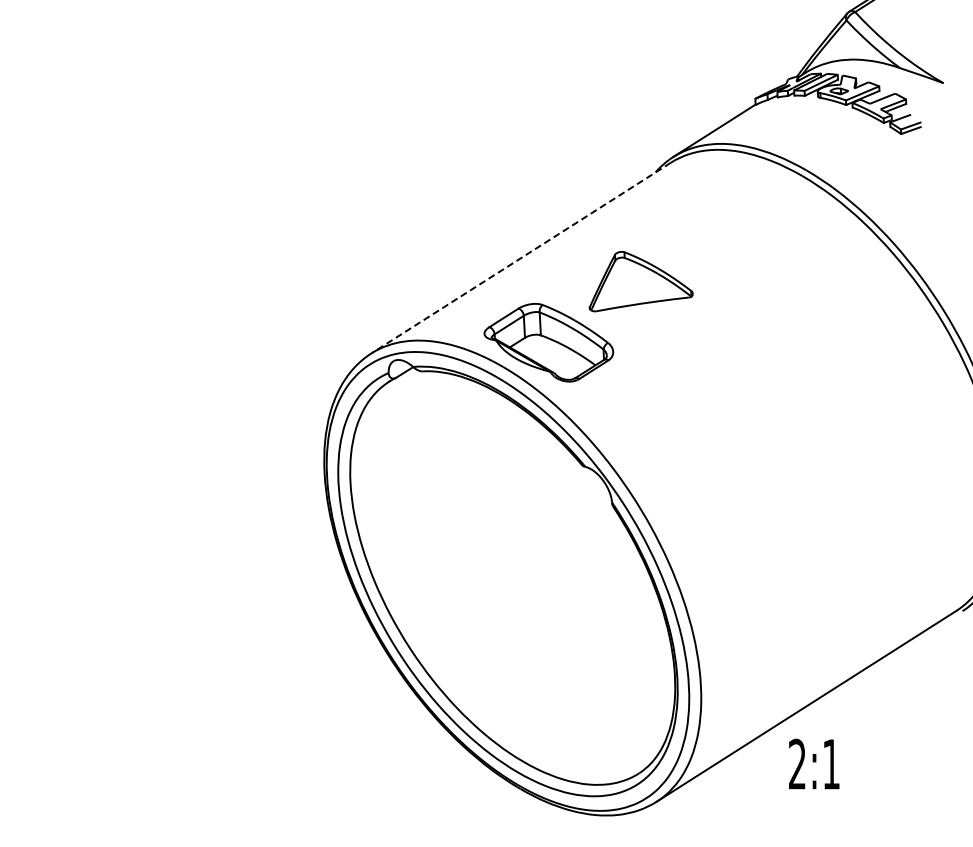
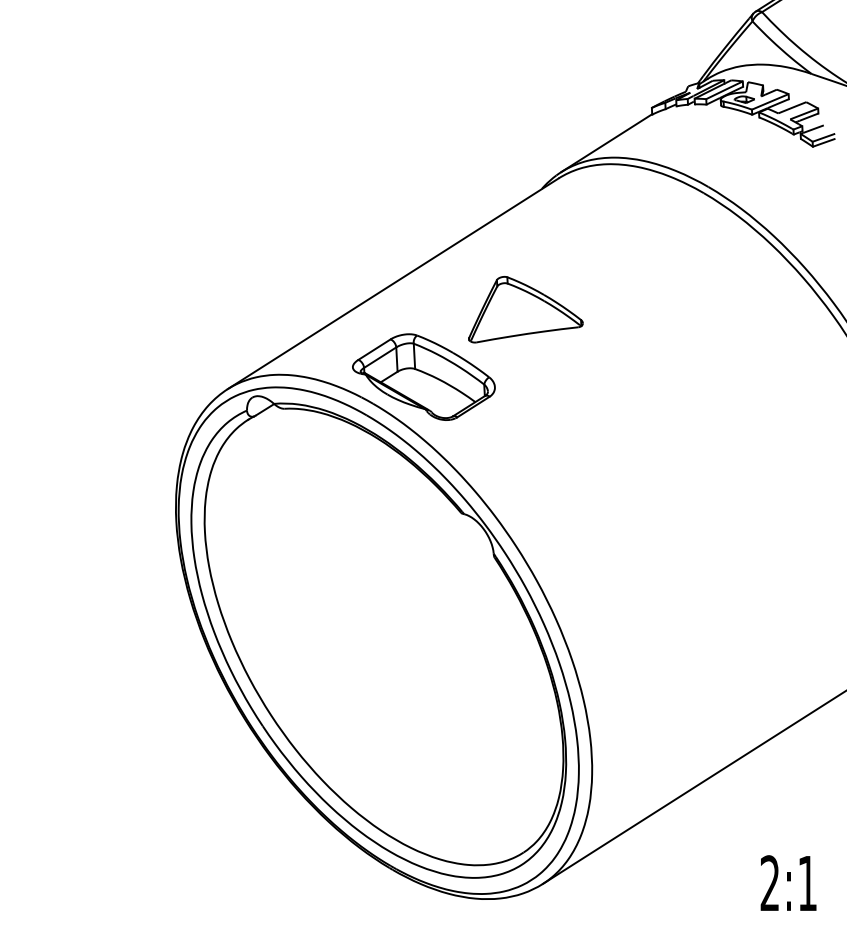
line: (521, 258) -> (393, 284), dashed -> solid
text: (814, 763) -> (788, 882), moved

